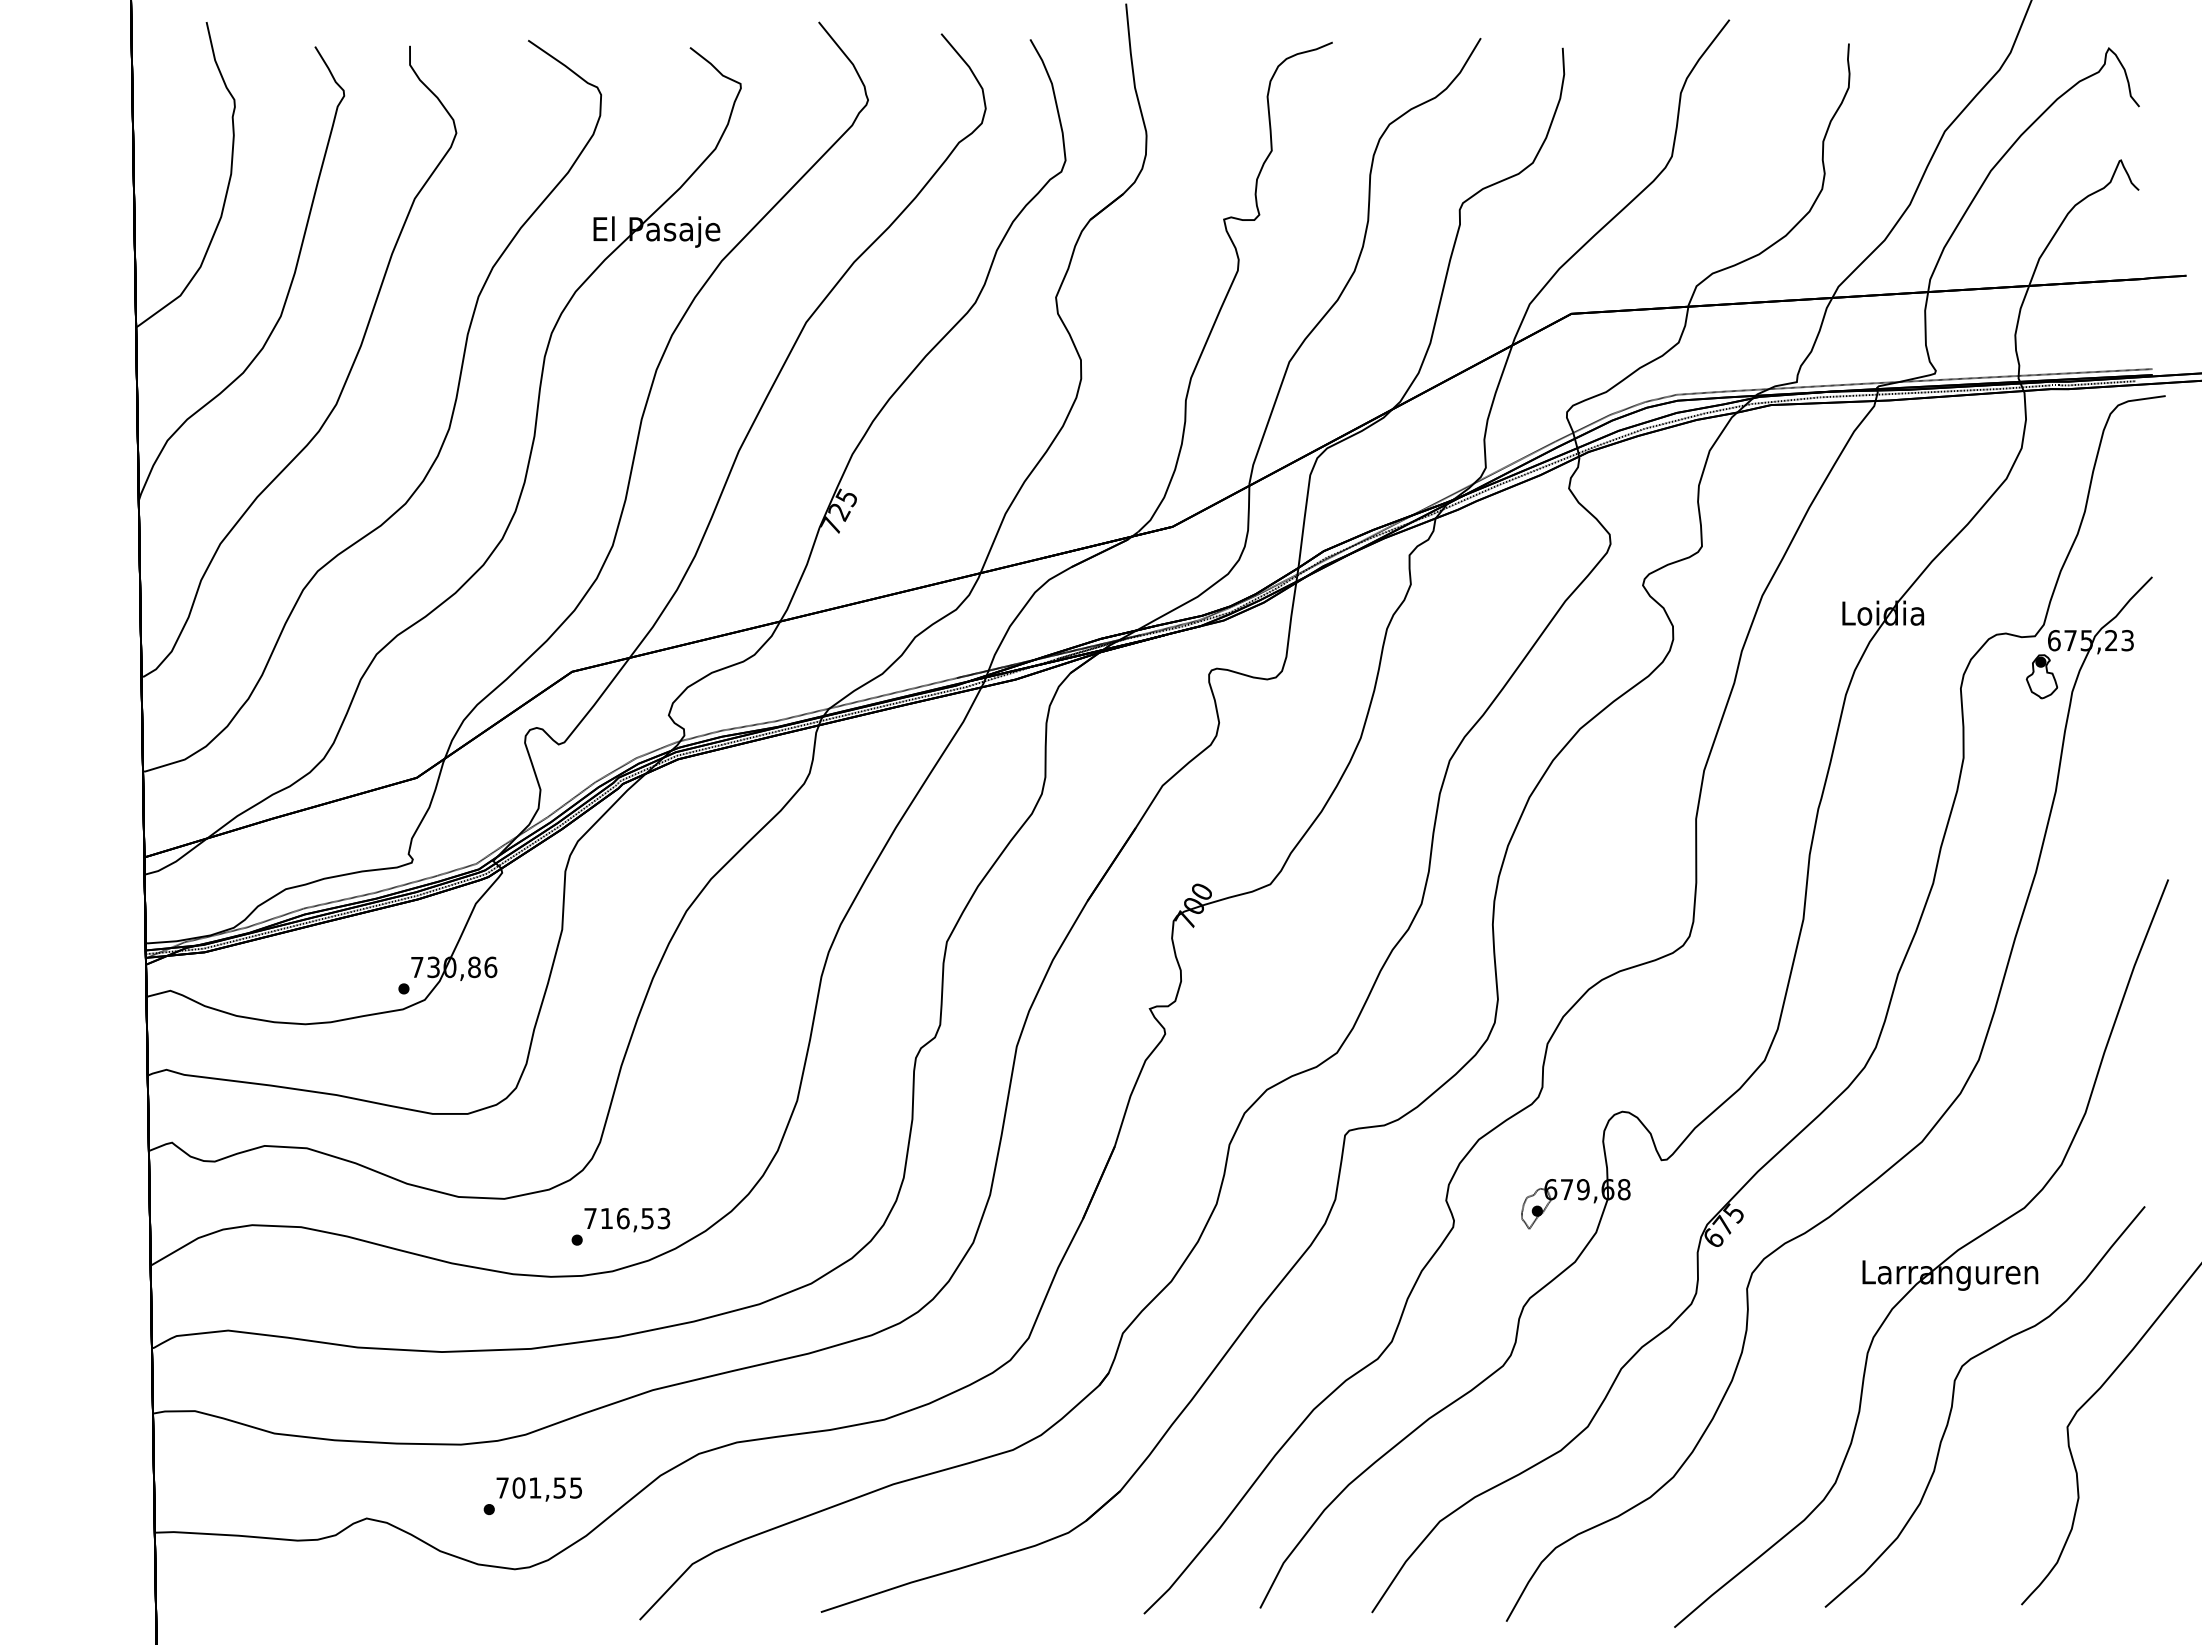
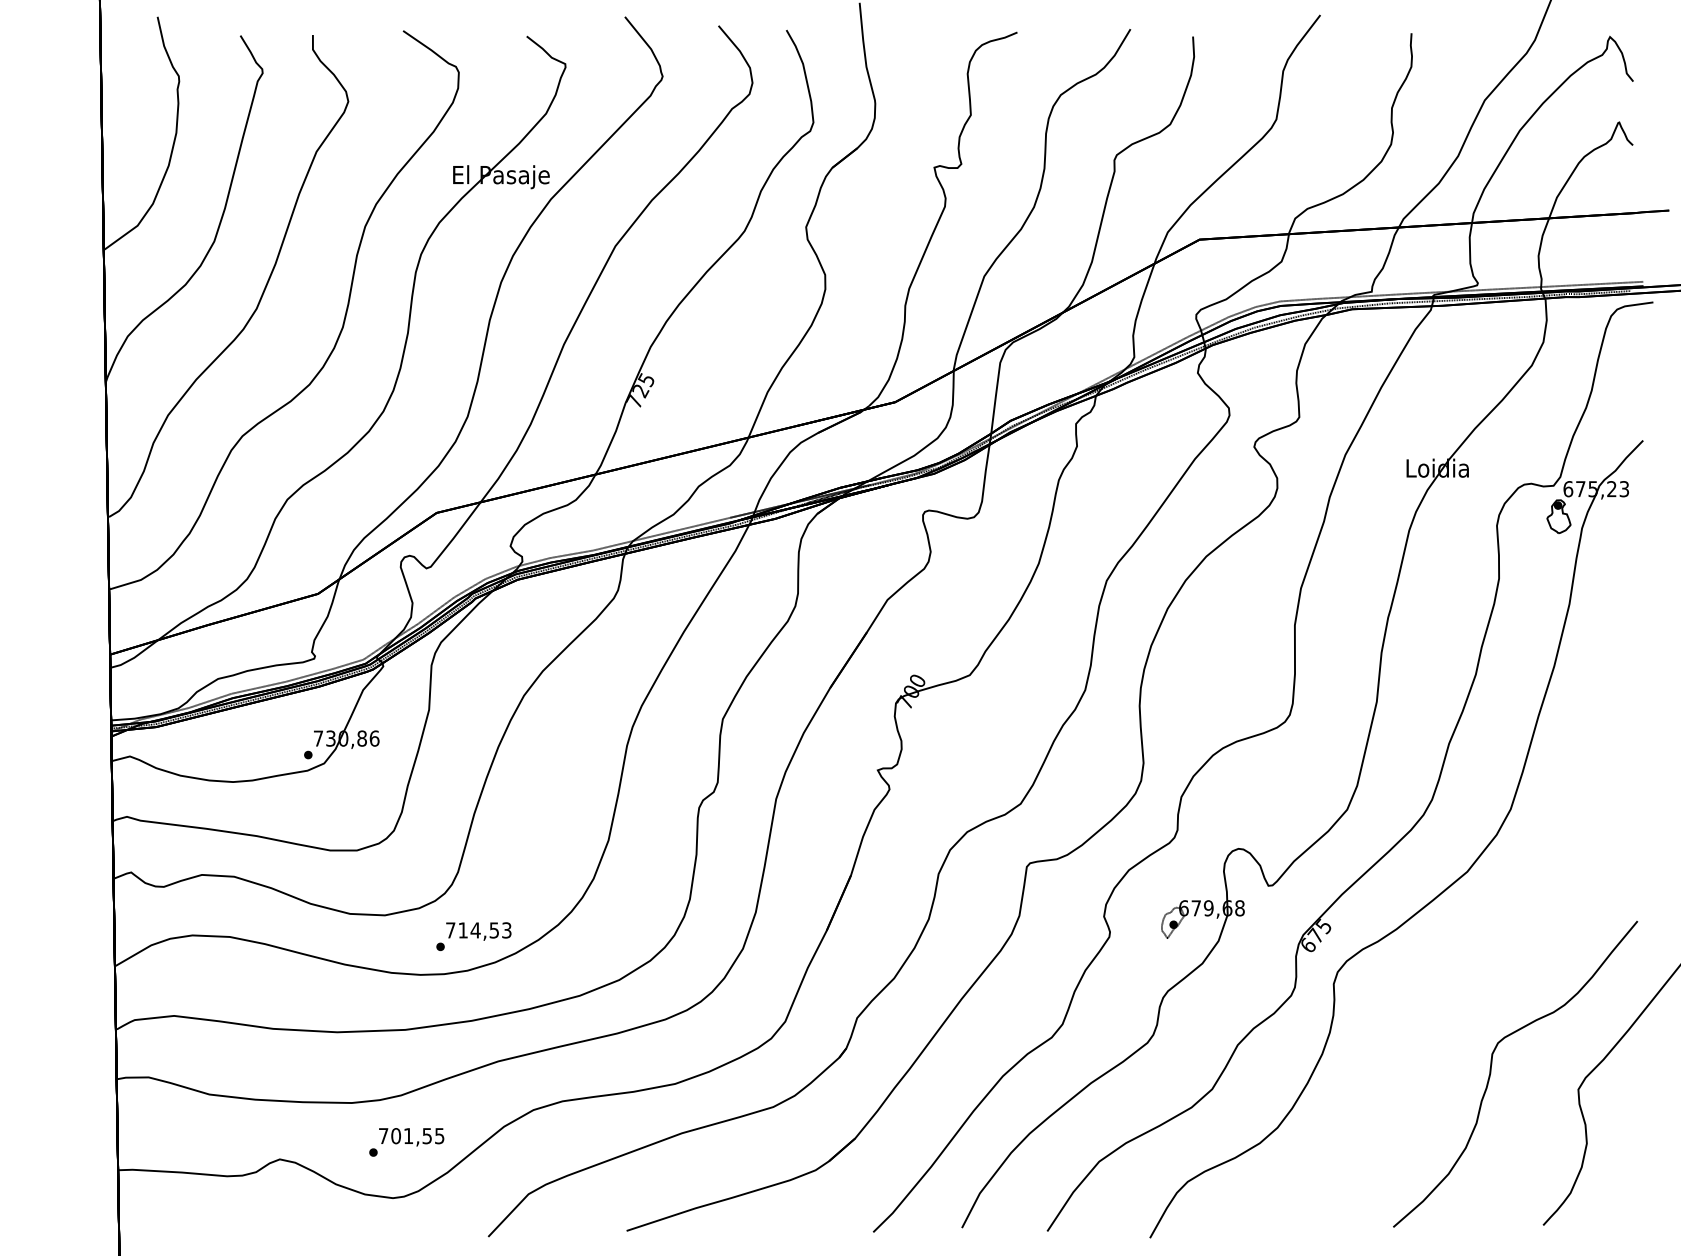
text: (622, 1218) -> (475, 930), 716,53 -> 714,53
part: (1922, 1266) -> (1467, 966), removed

